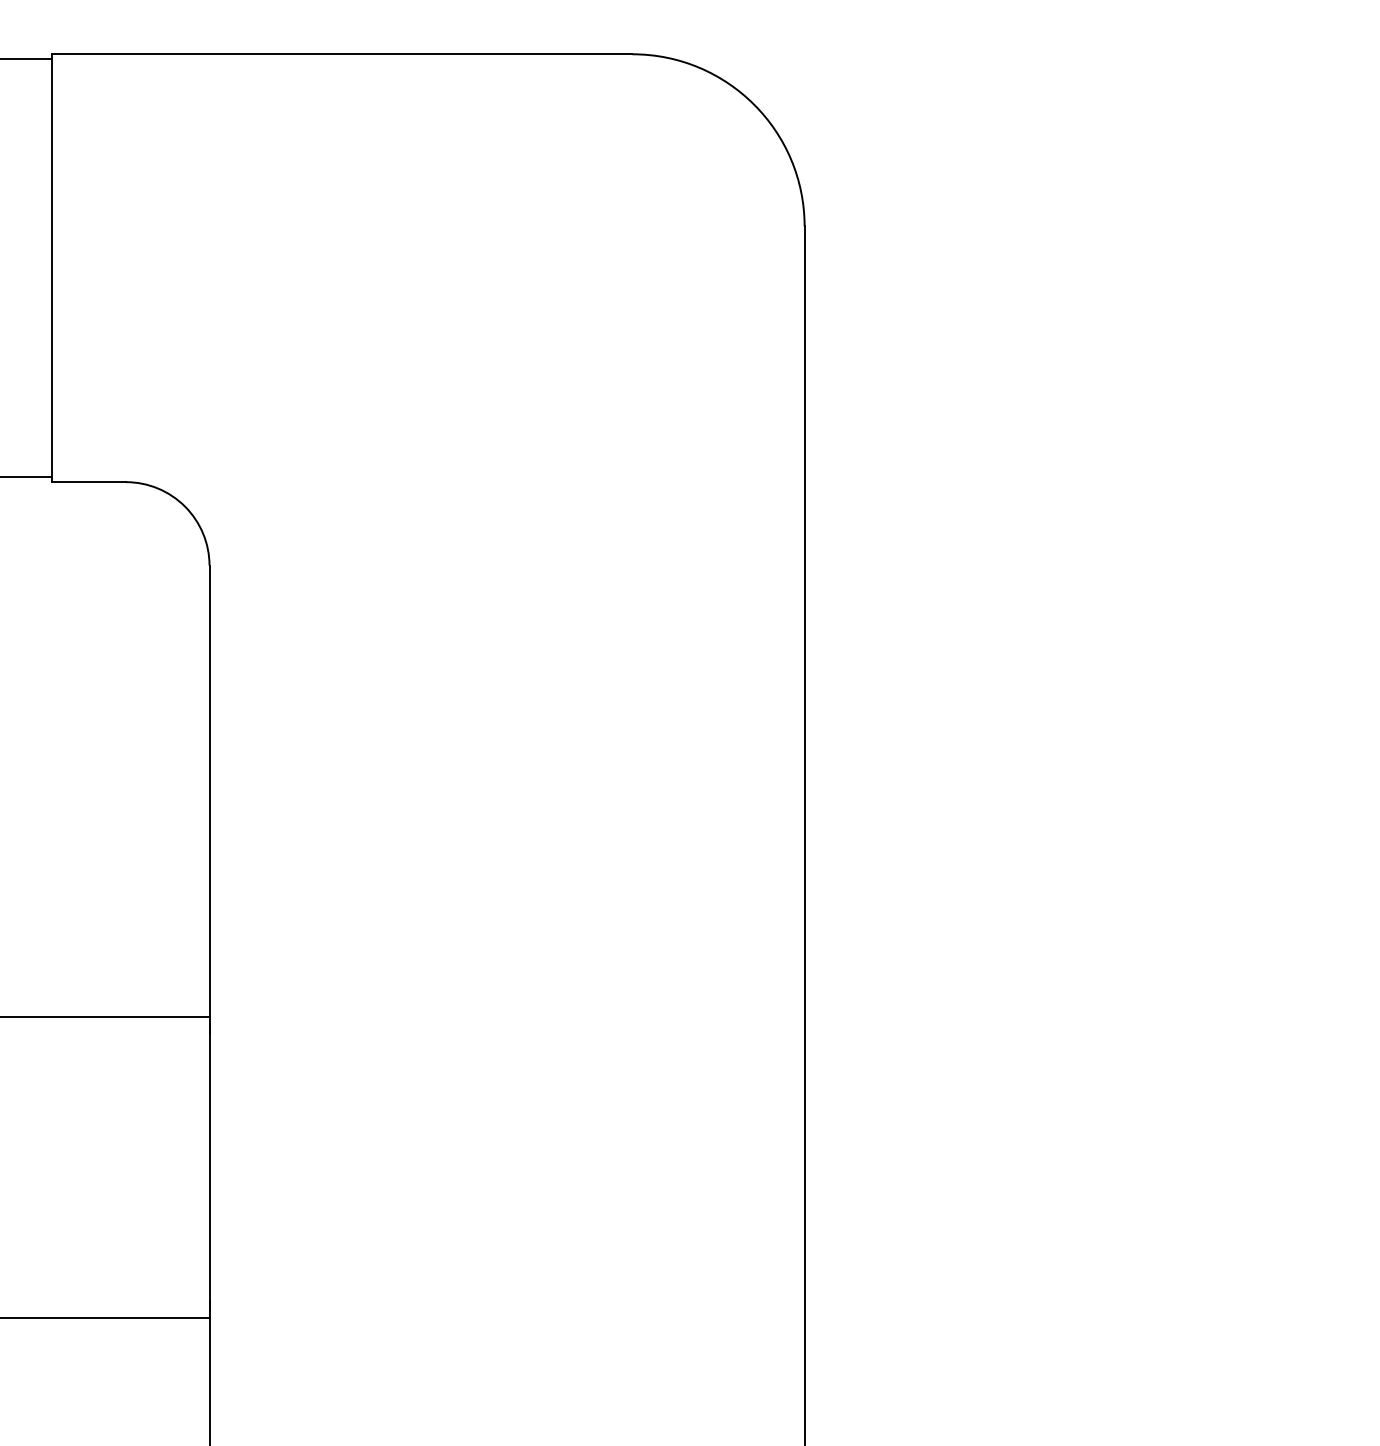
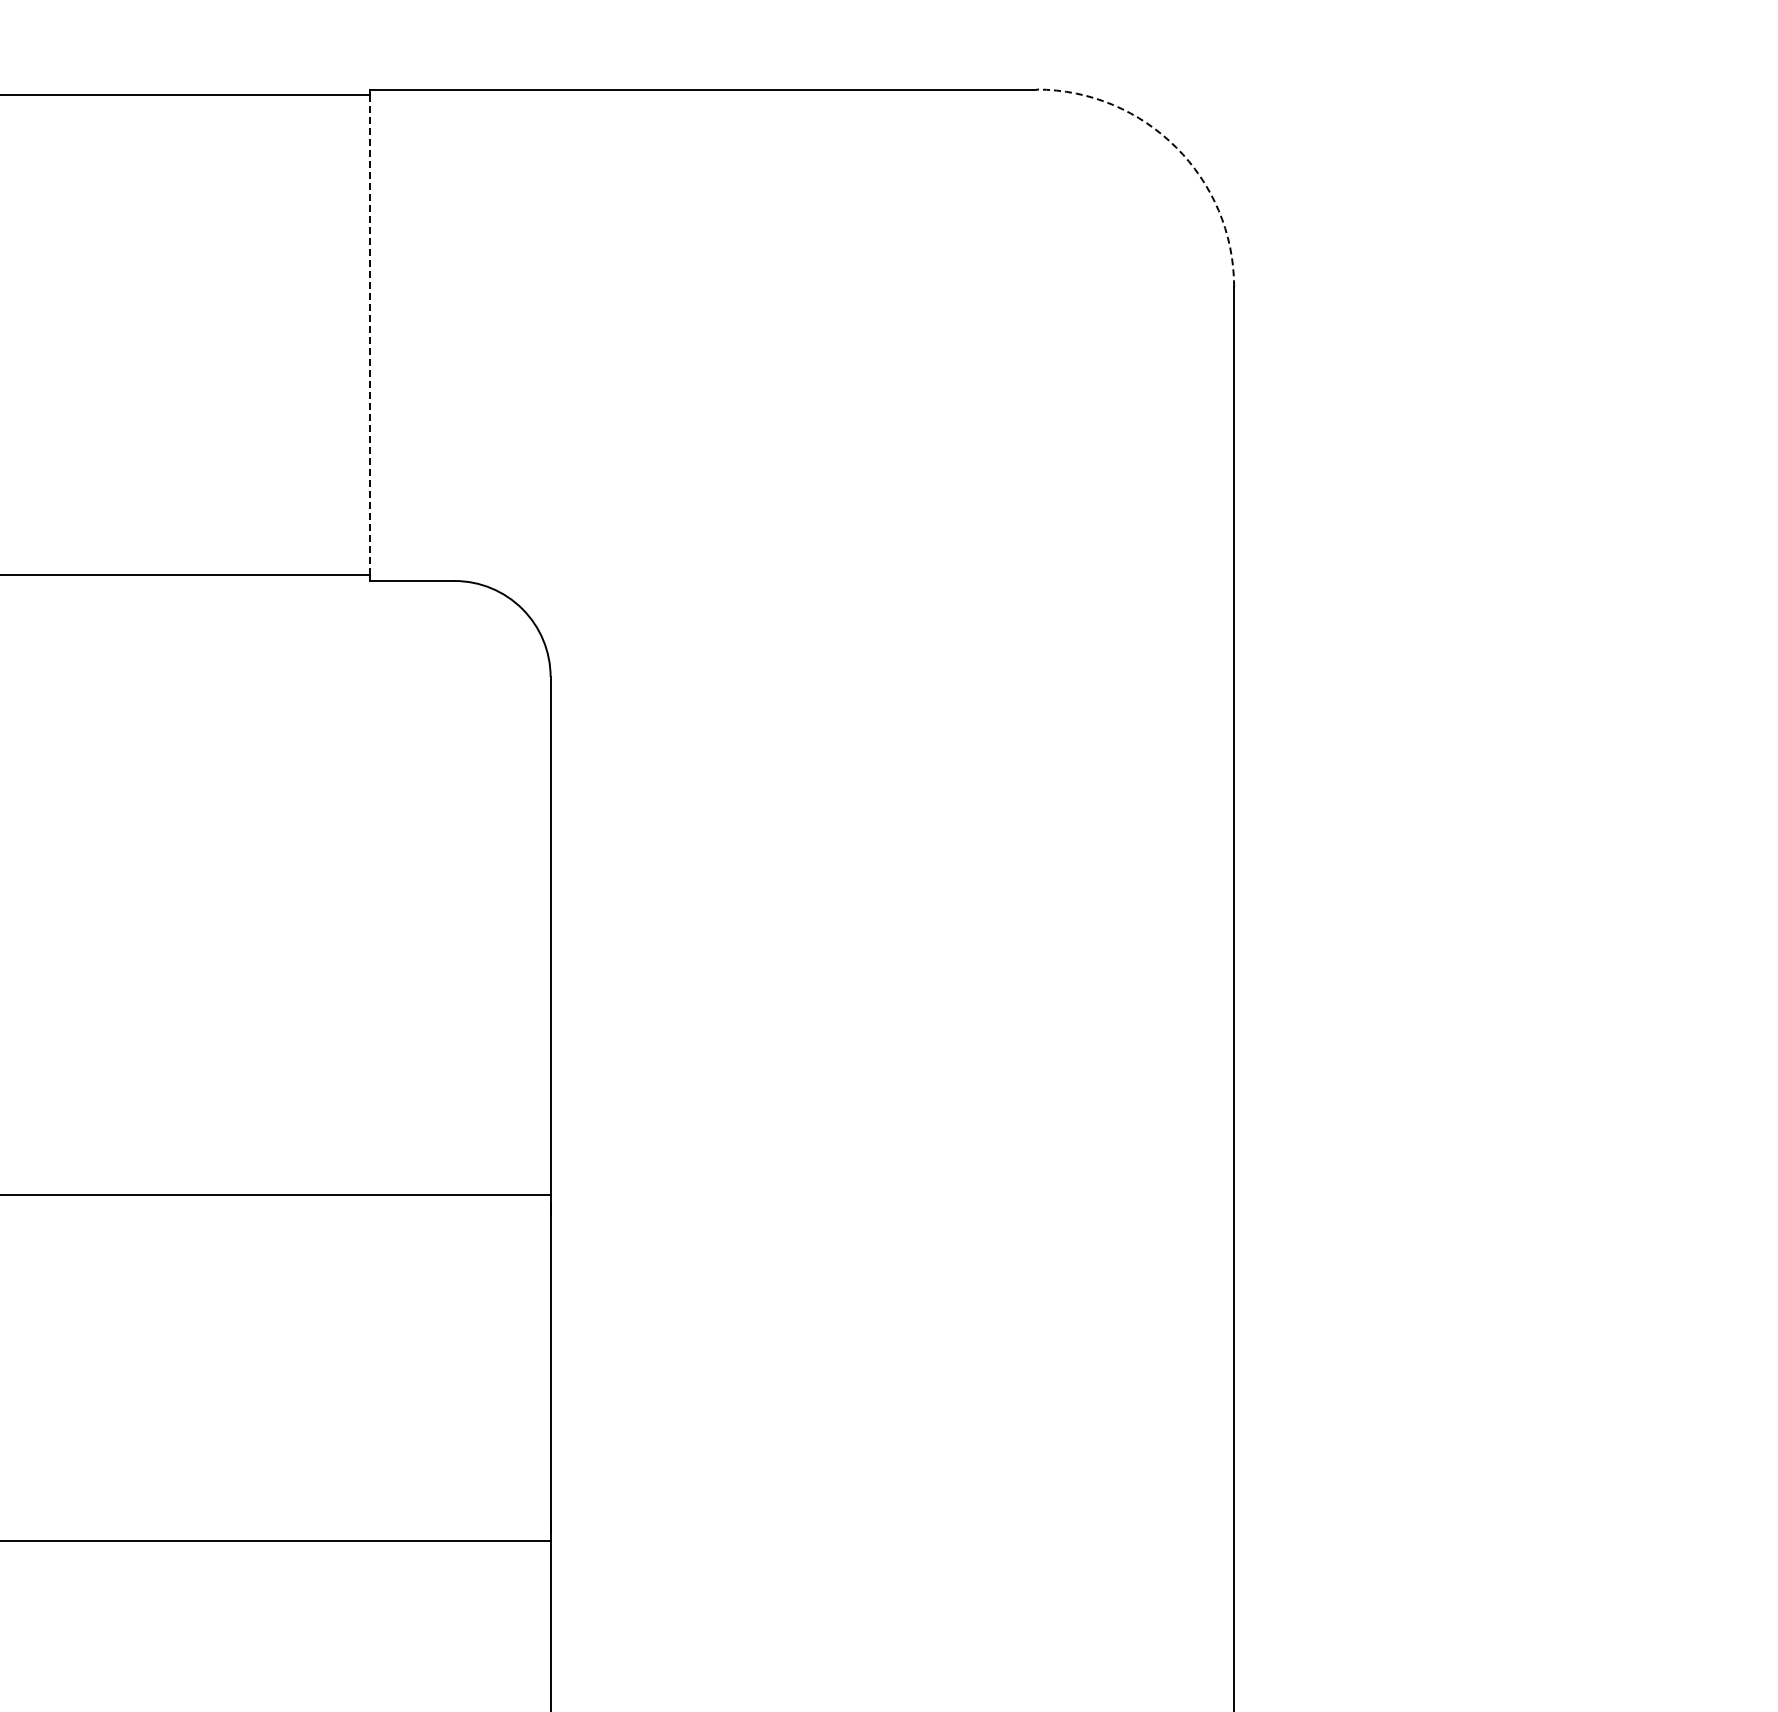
arc: (754, 104) -> (1176, 147), solid -> dashed
line: (52, 268) -> (370, 335), solid -> dashed

